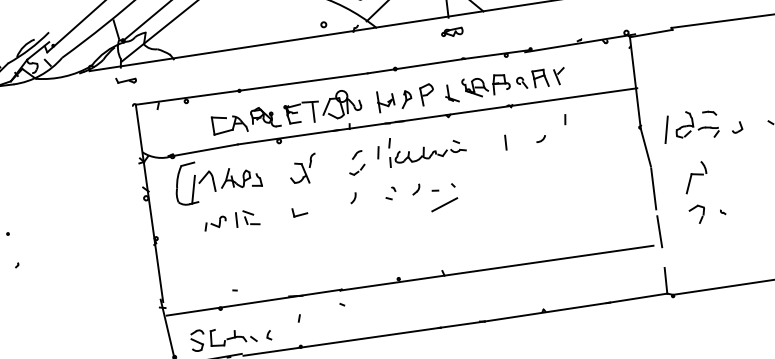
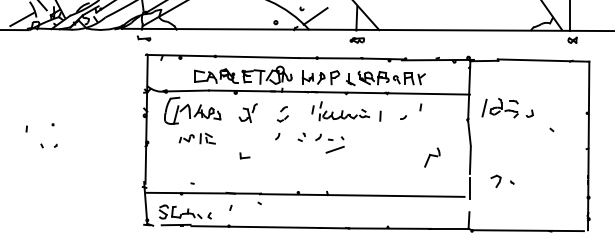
part: (701, 124) -> (507, 108), moved
part: (420, 148) -> (340, 111), moved
part: (695, 177) -> (432, 157), moved
part: (299, 211) -> (244, 155), moved

